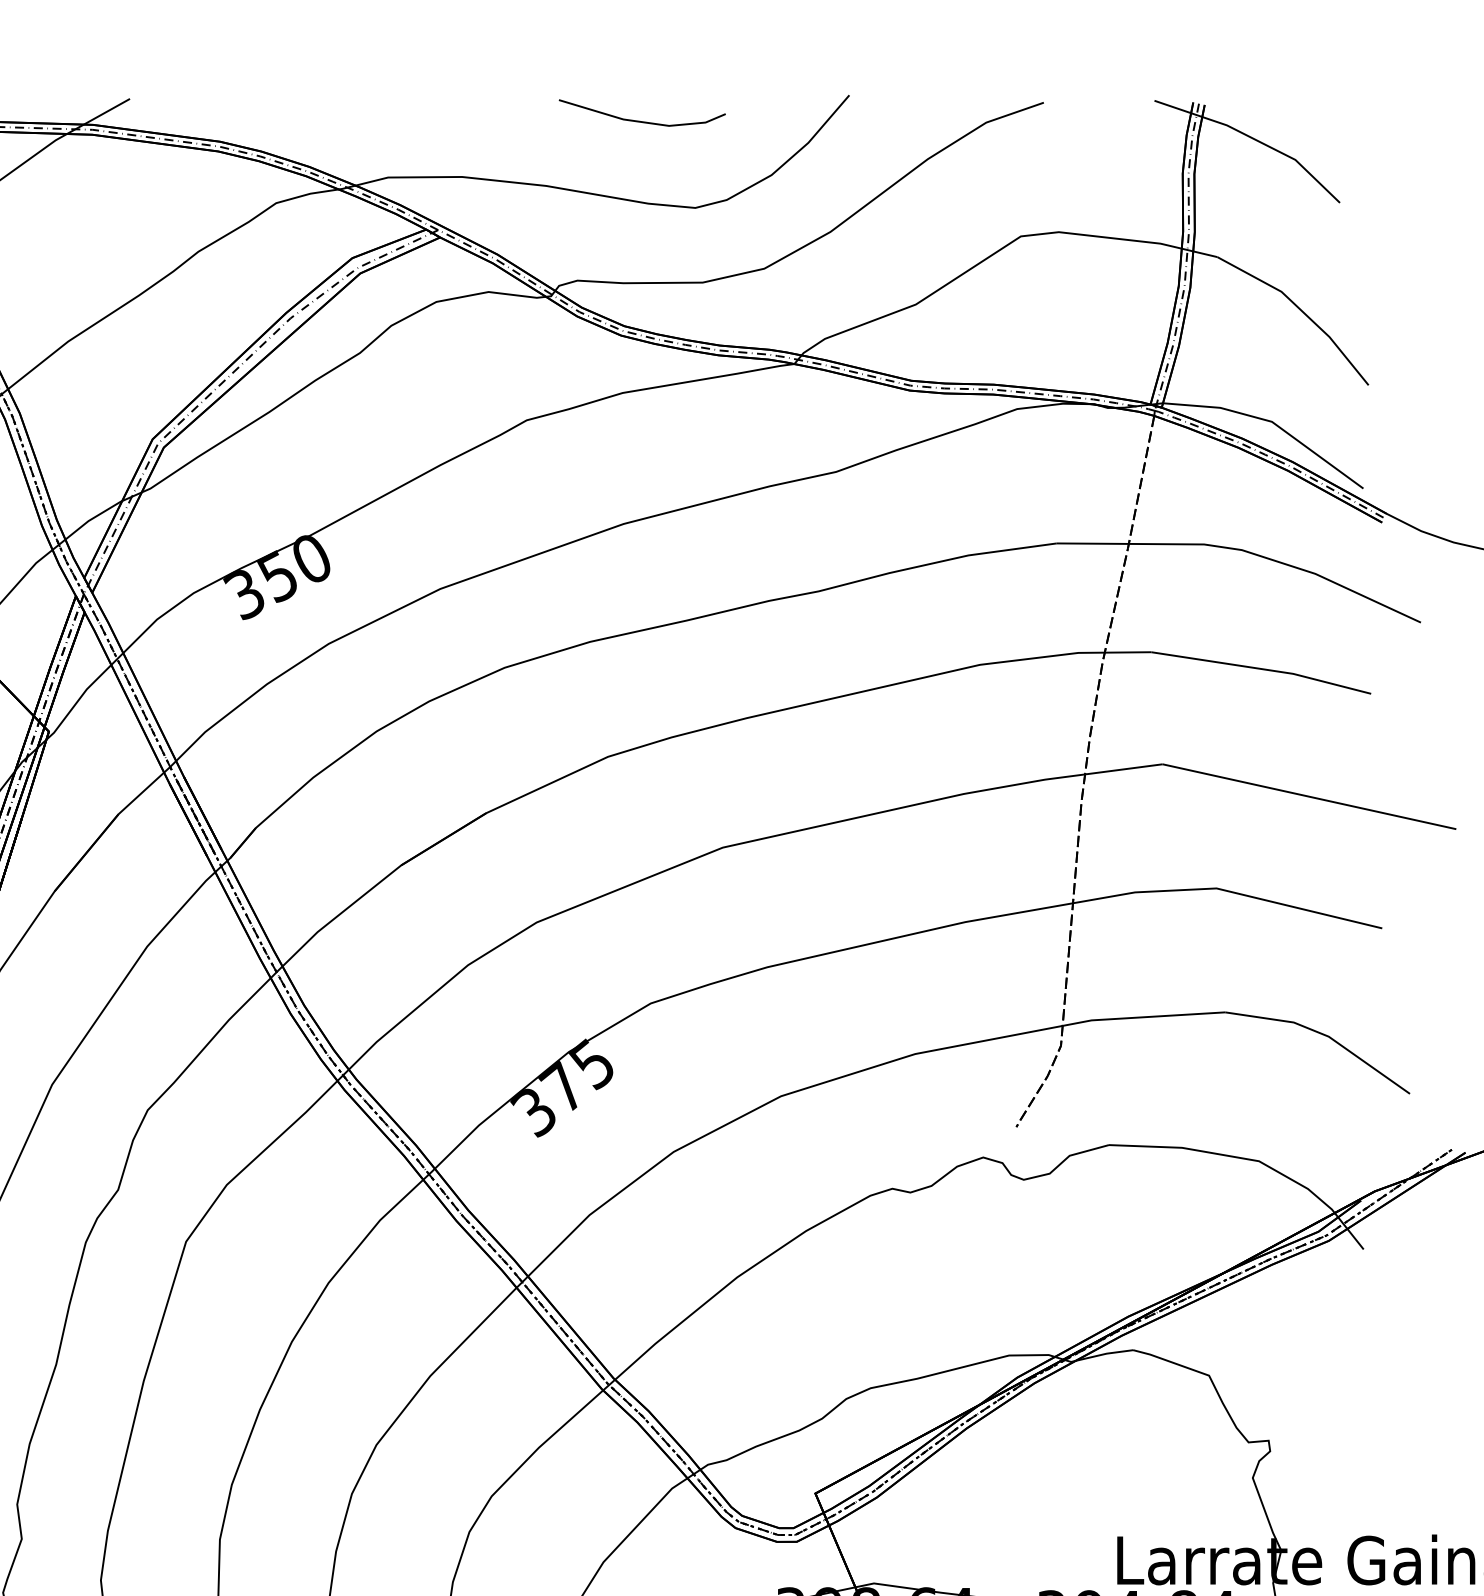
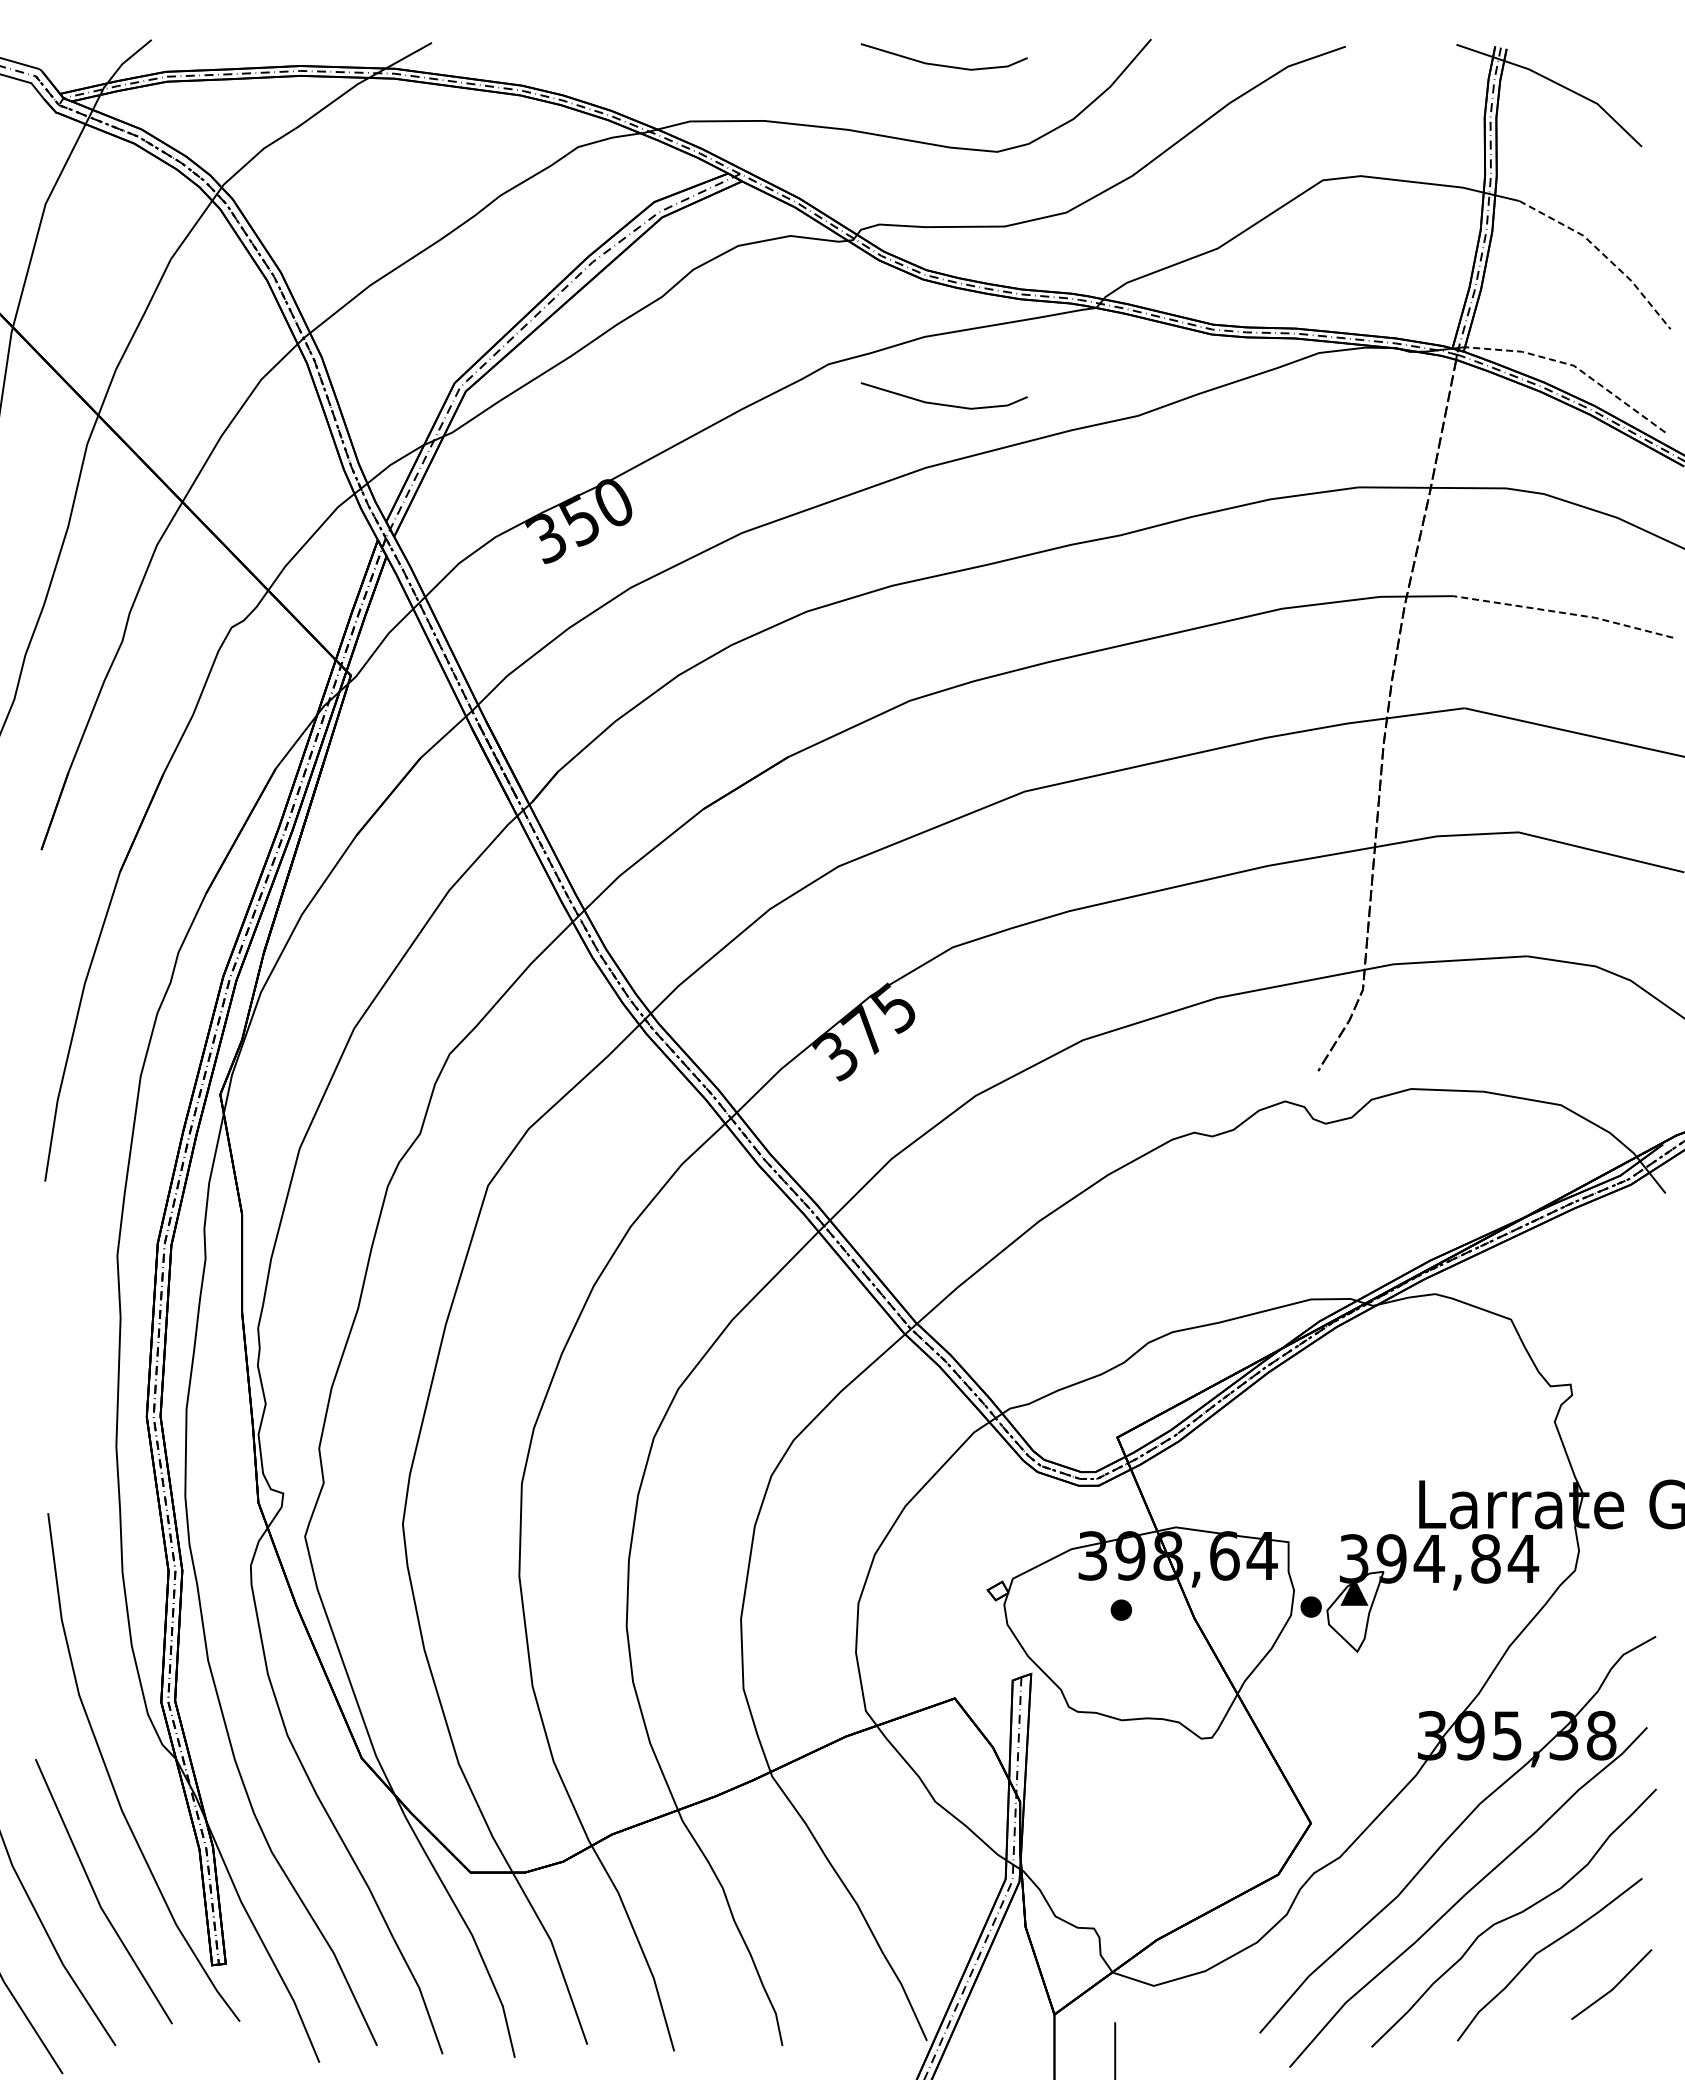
line: (1301, 310) -> (1603, 254), solid -> dashed
line: (1271, 421) -> (1573, 365), solid -> dashed
line: (640, 459) -> (942, 403), added
line: (1262, 669) -> (1564, 613), solid -> dashed

